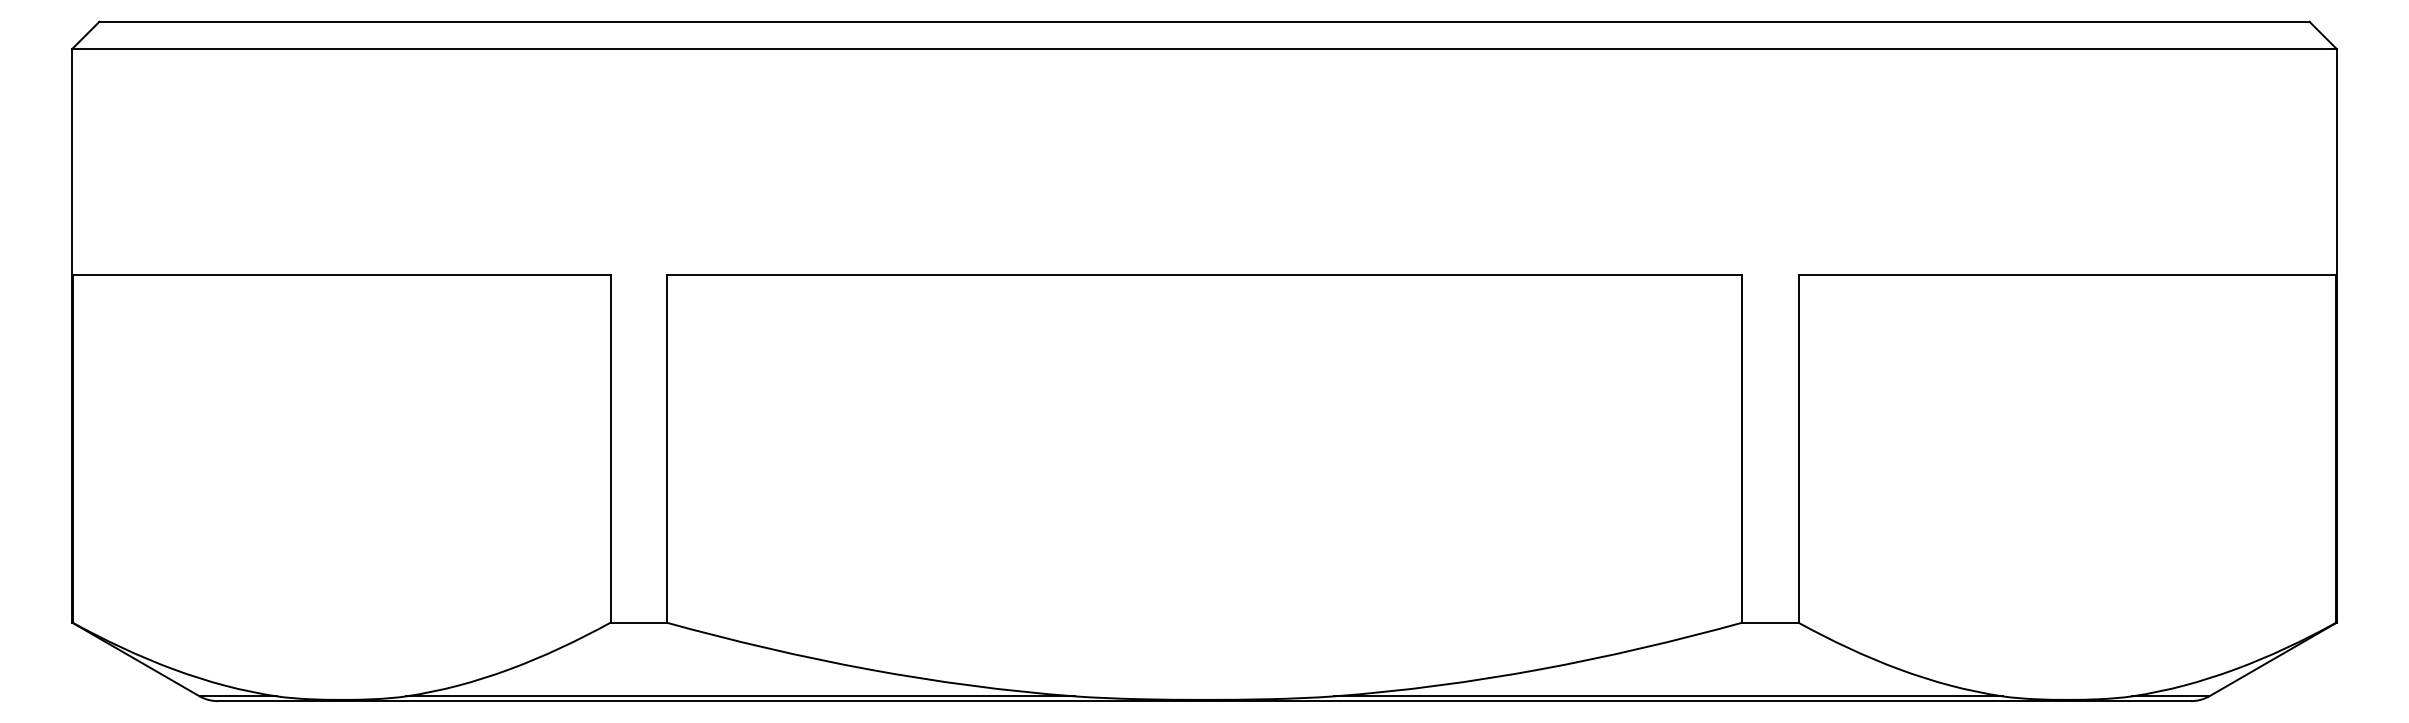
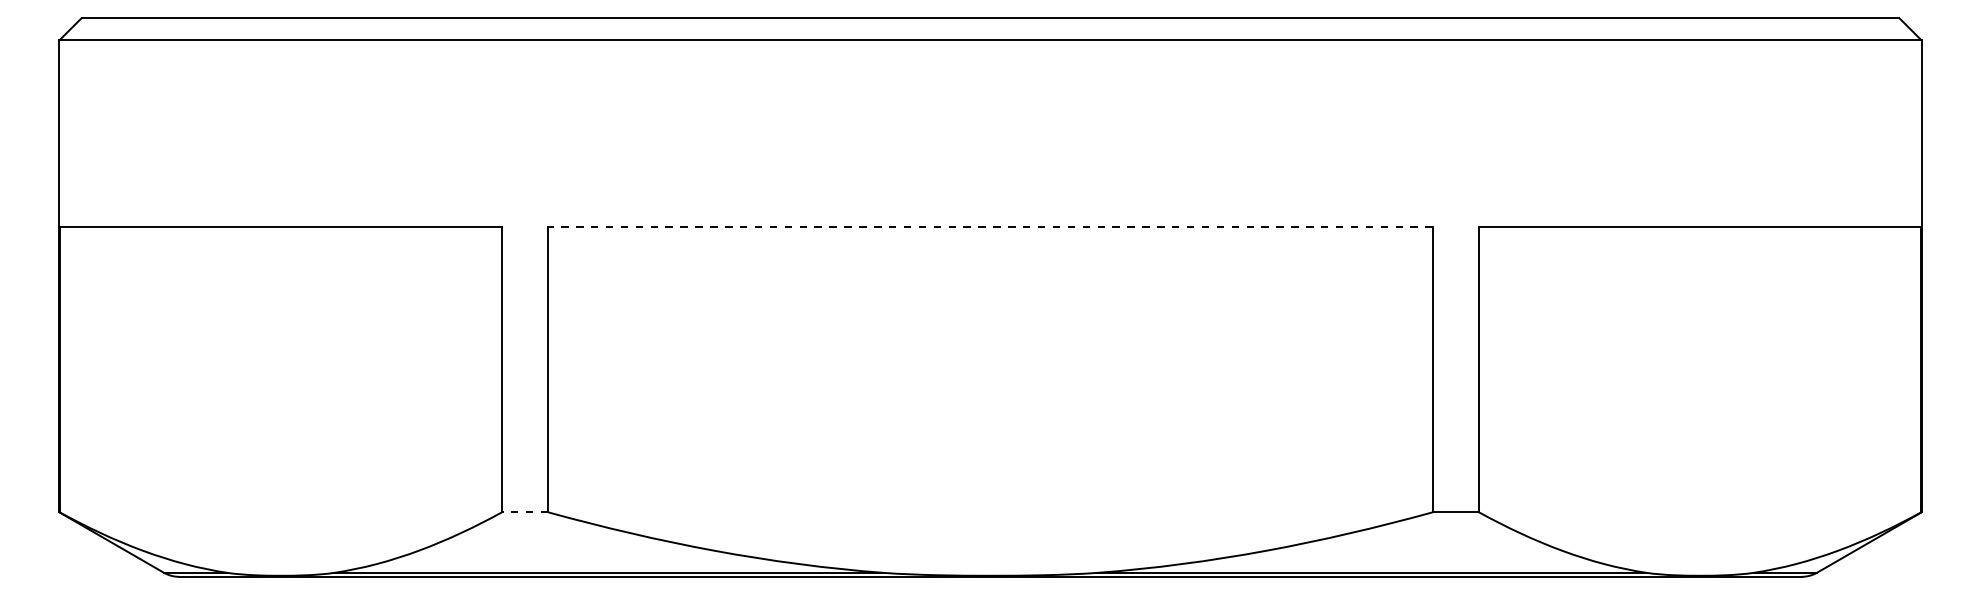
line: (1204, 275) -> (990, 226), solid -> dashed
line: (638, 622) -> (525, 512), solid -> dashed

